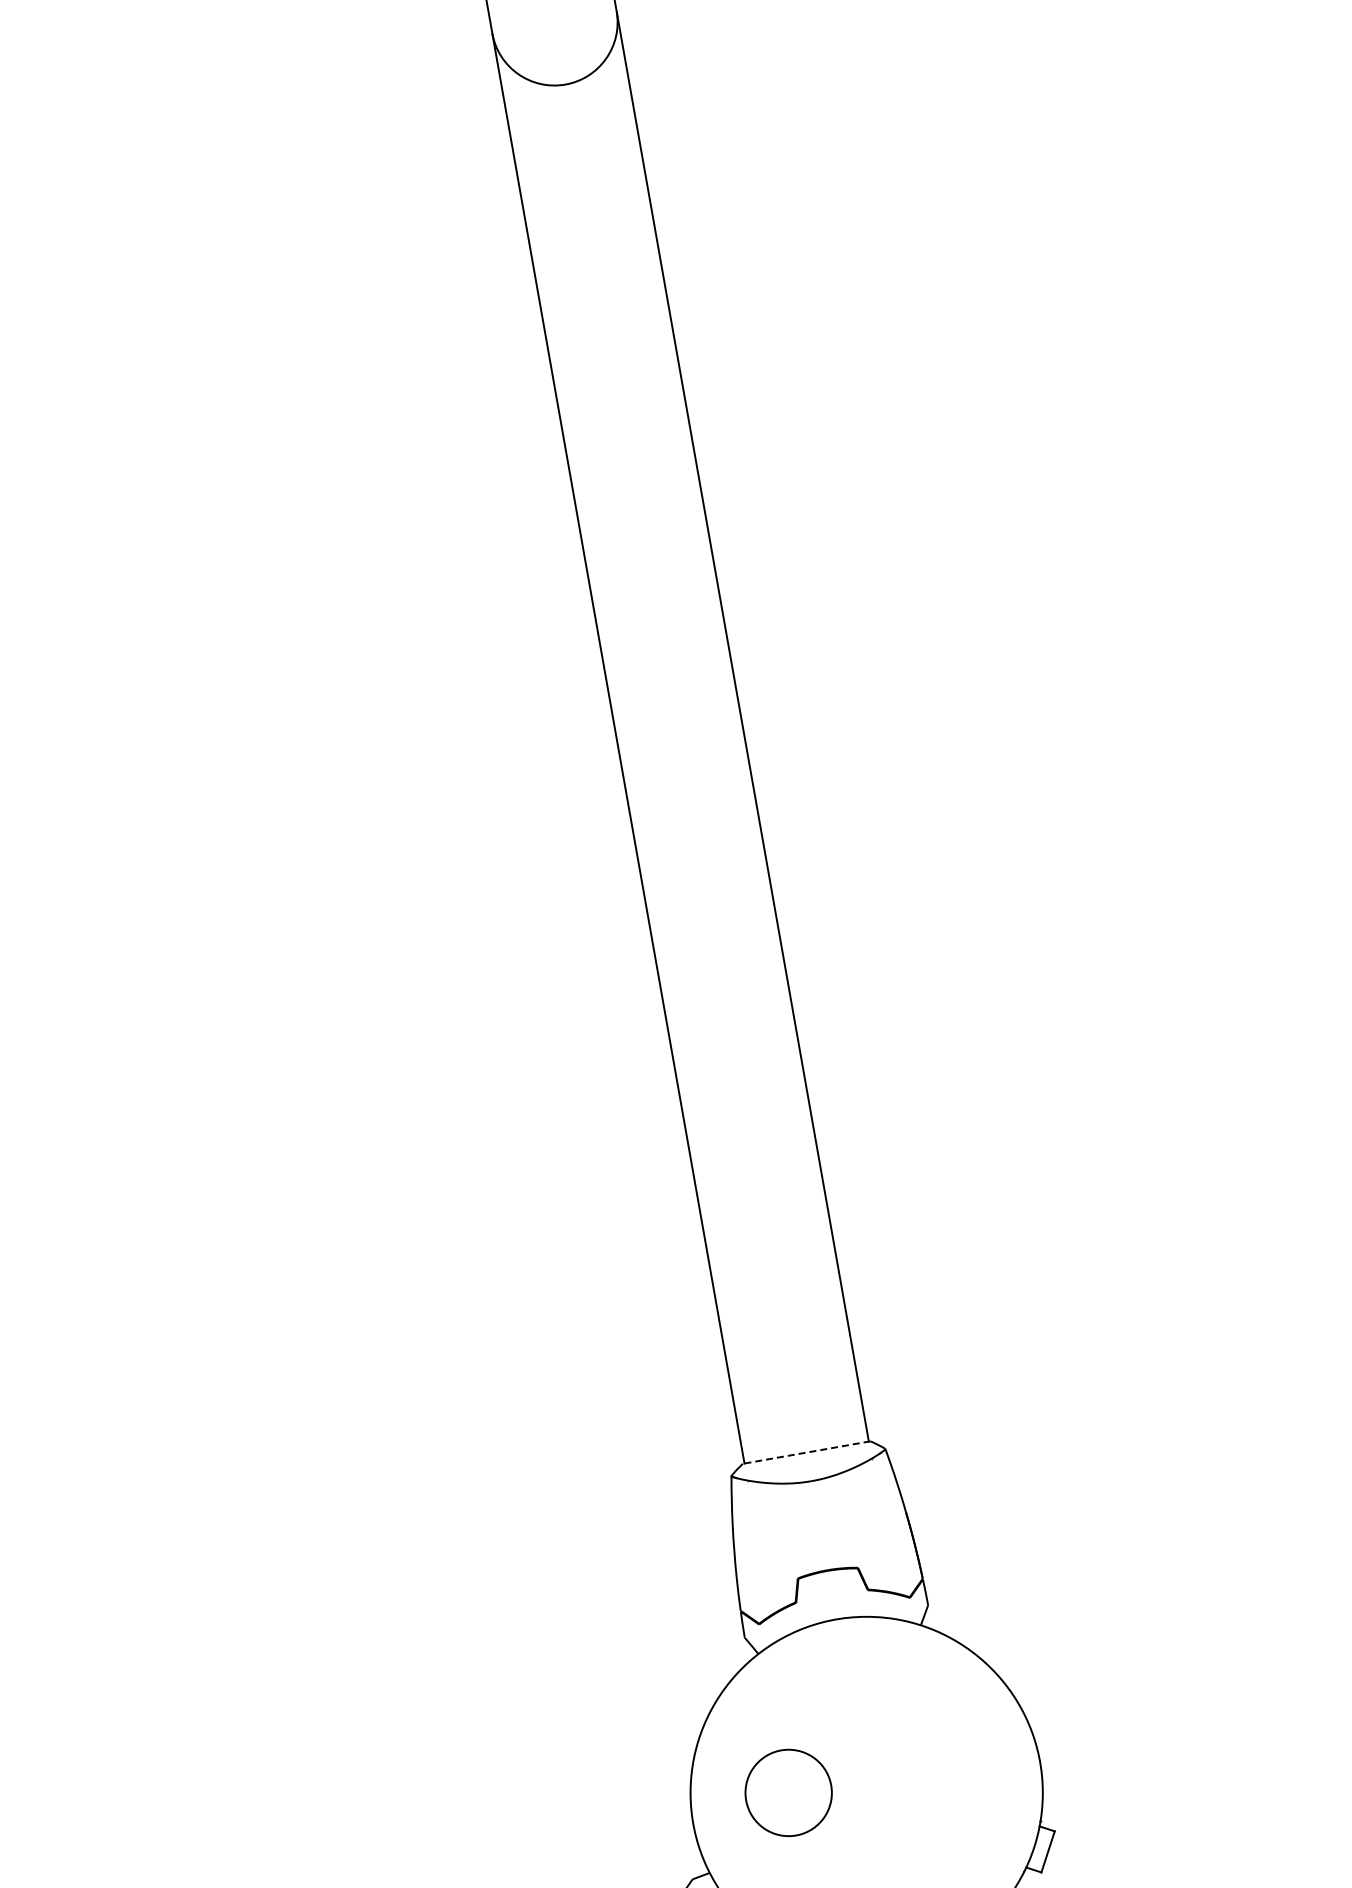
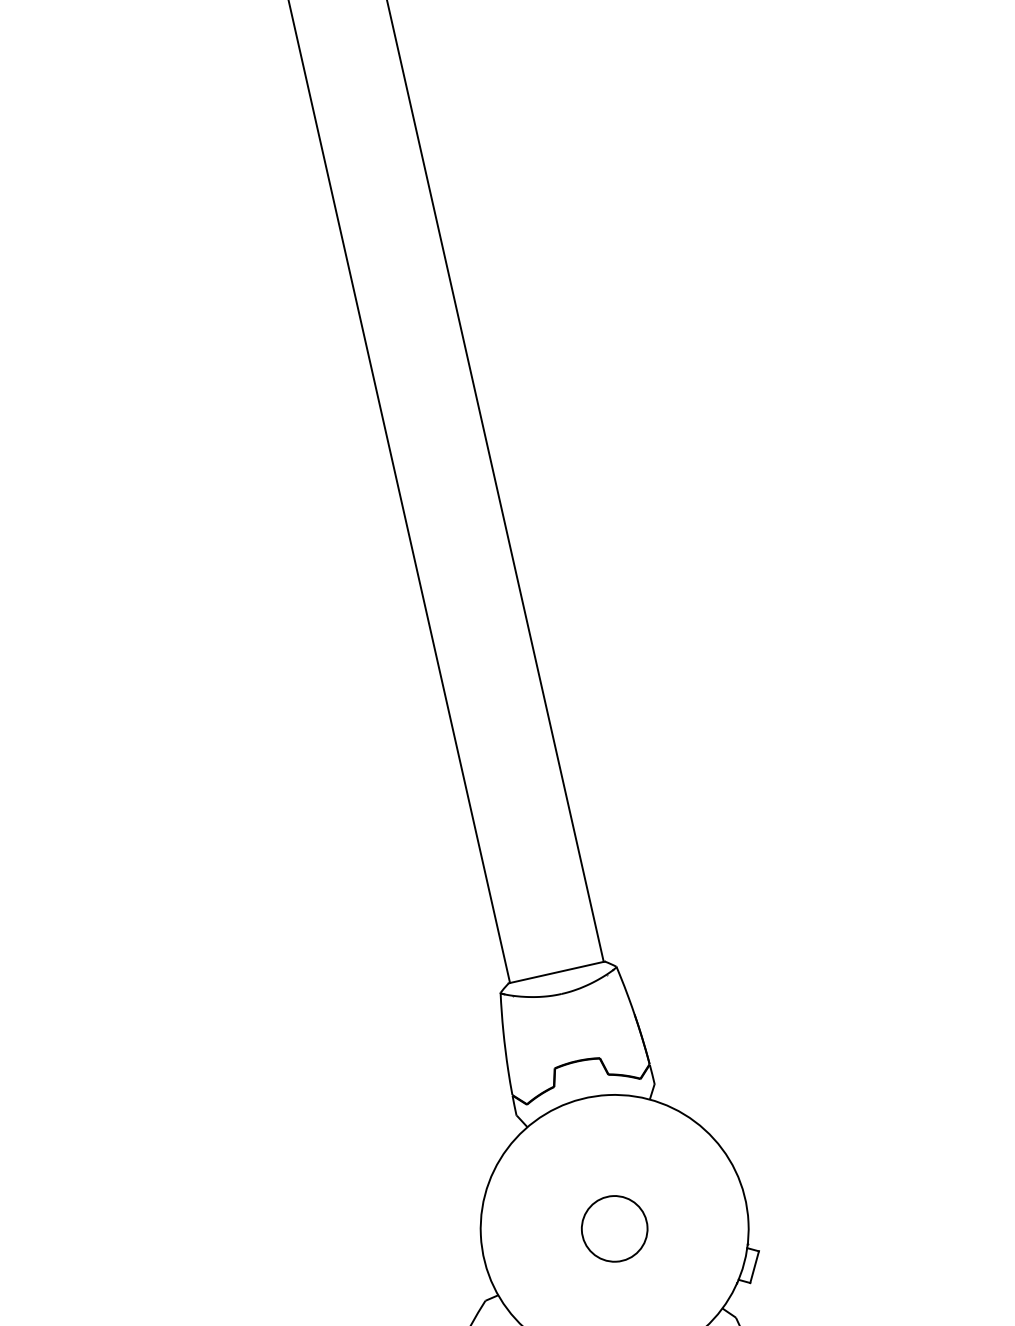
line: (806, 1452) -> (556, 972), dashed -> solid
circle: (788, 1792) -> (614, 1228), moved

